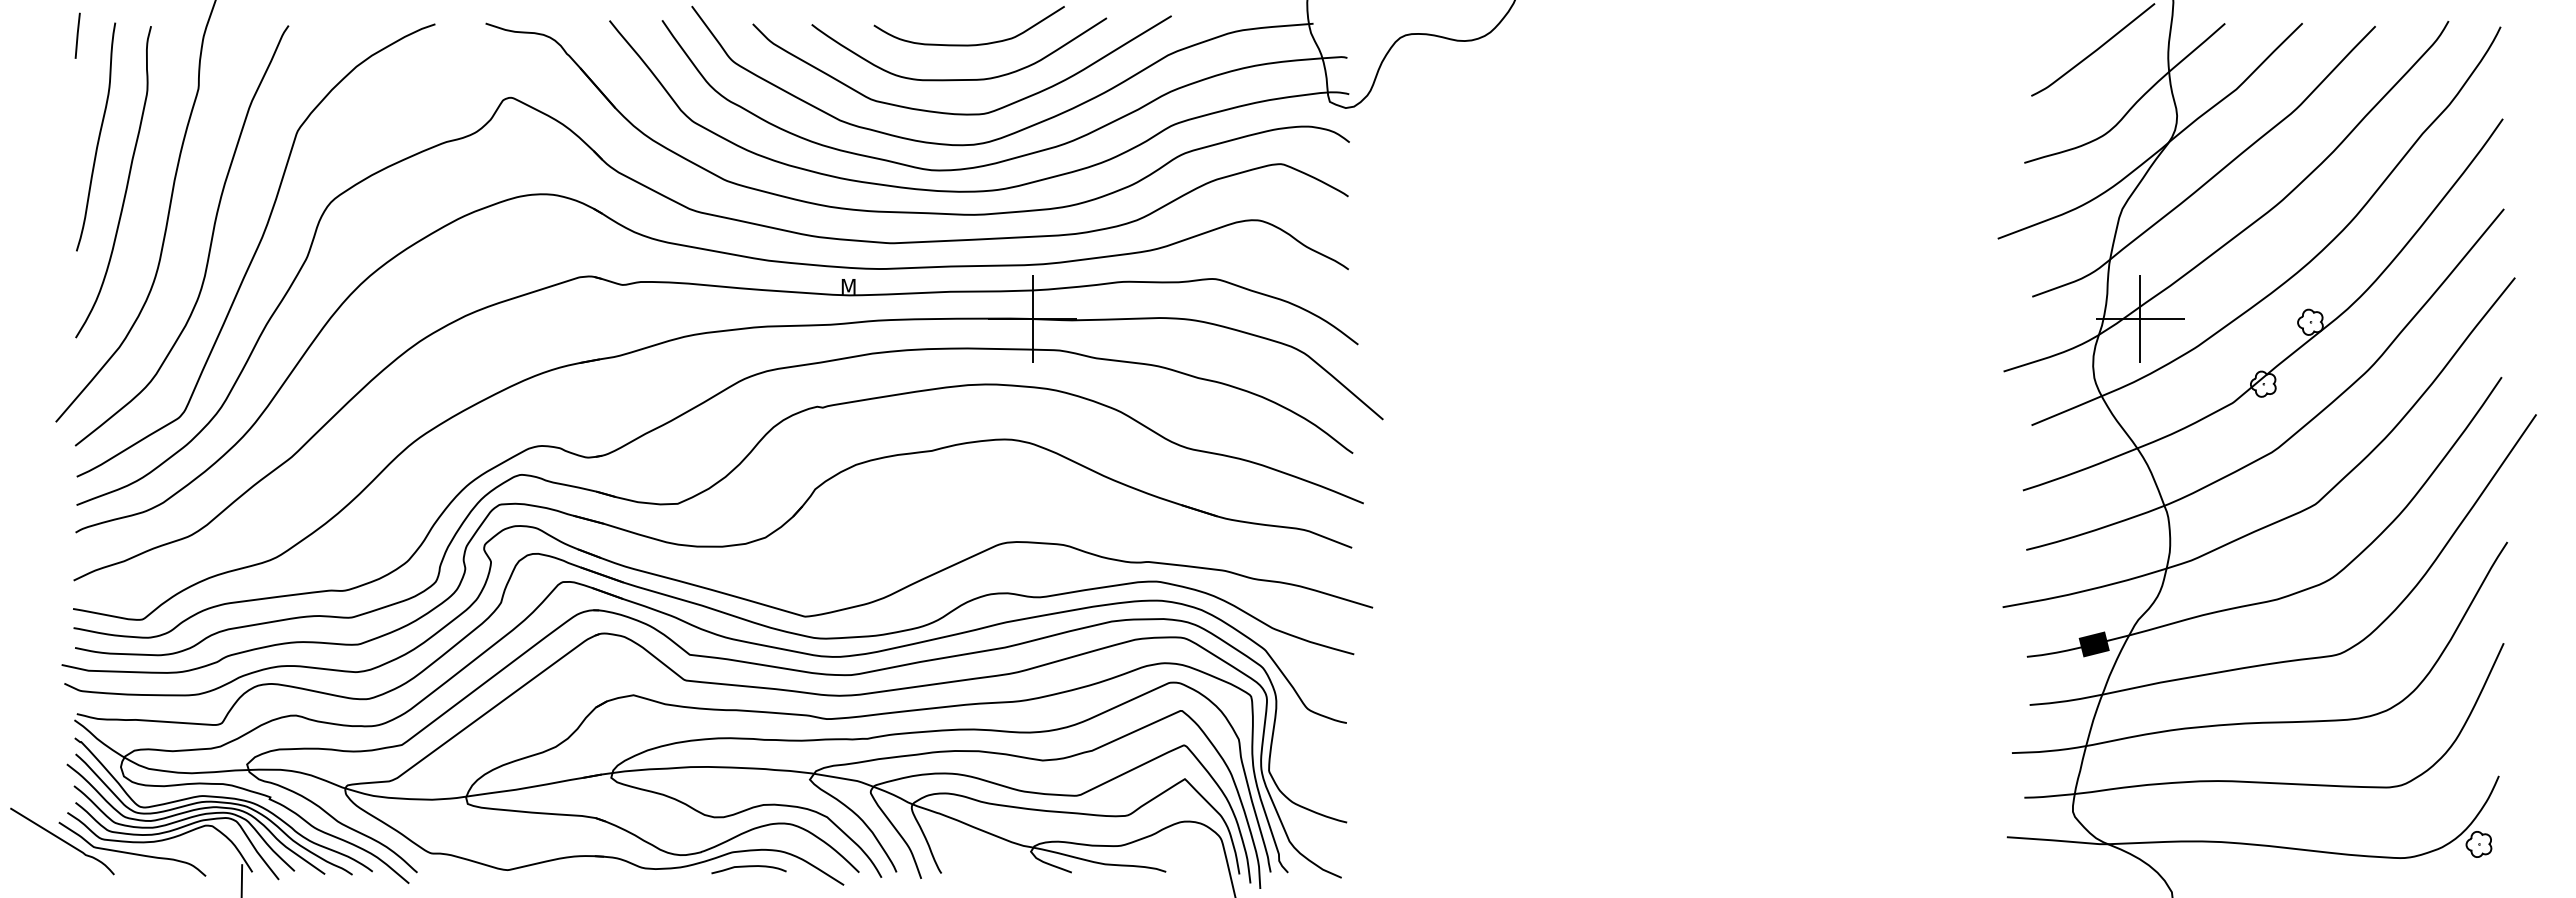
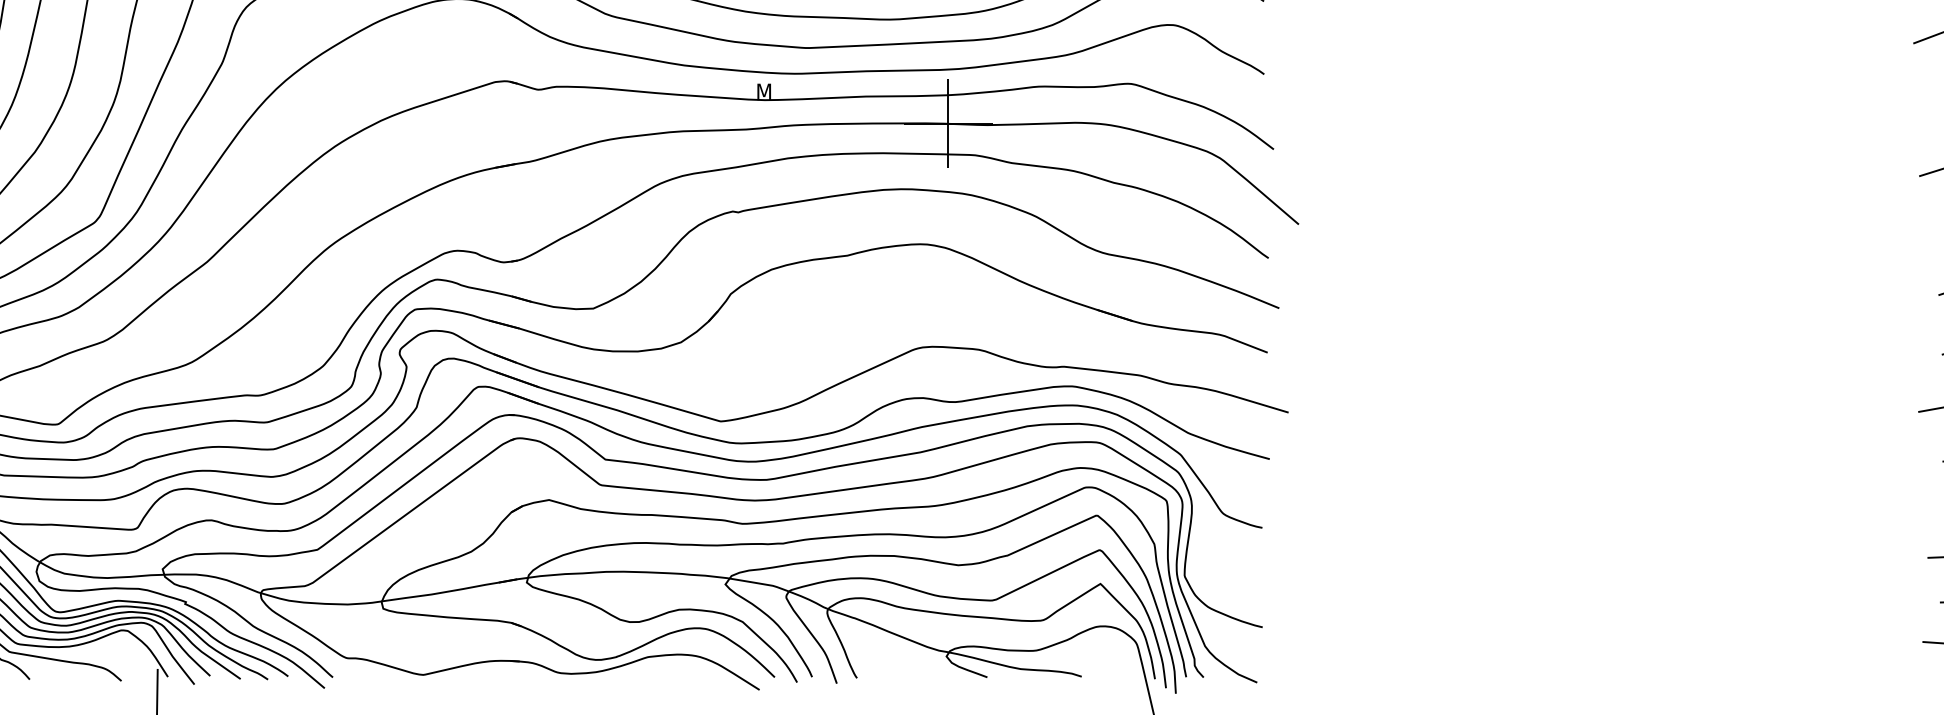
curve: (748, 867) -> (664, 672), removed

